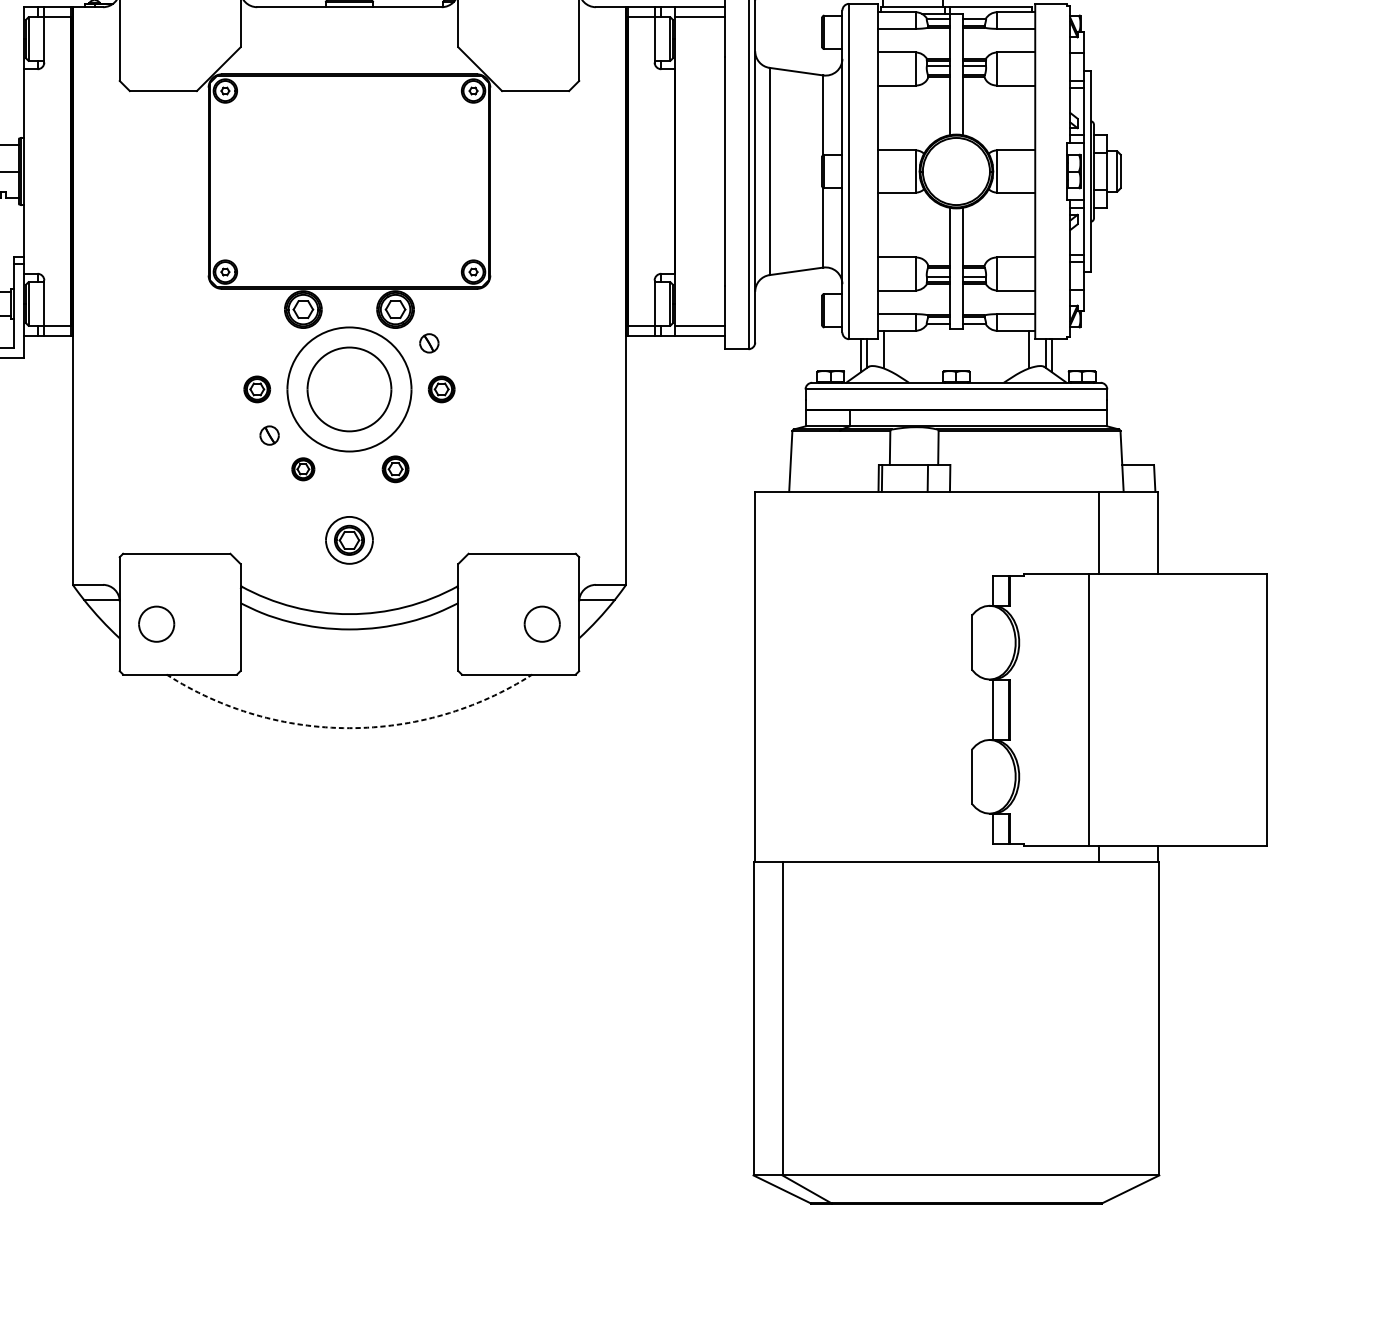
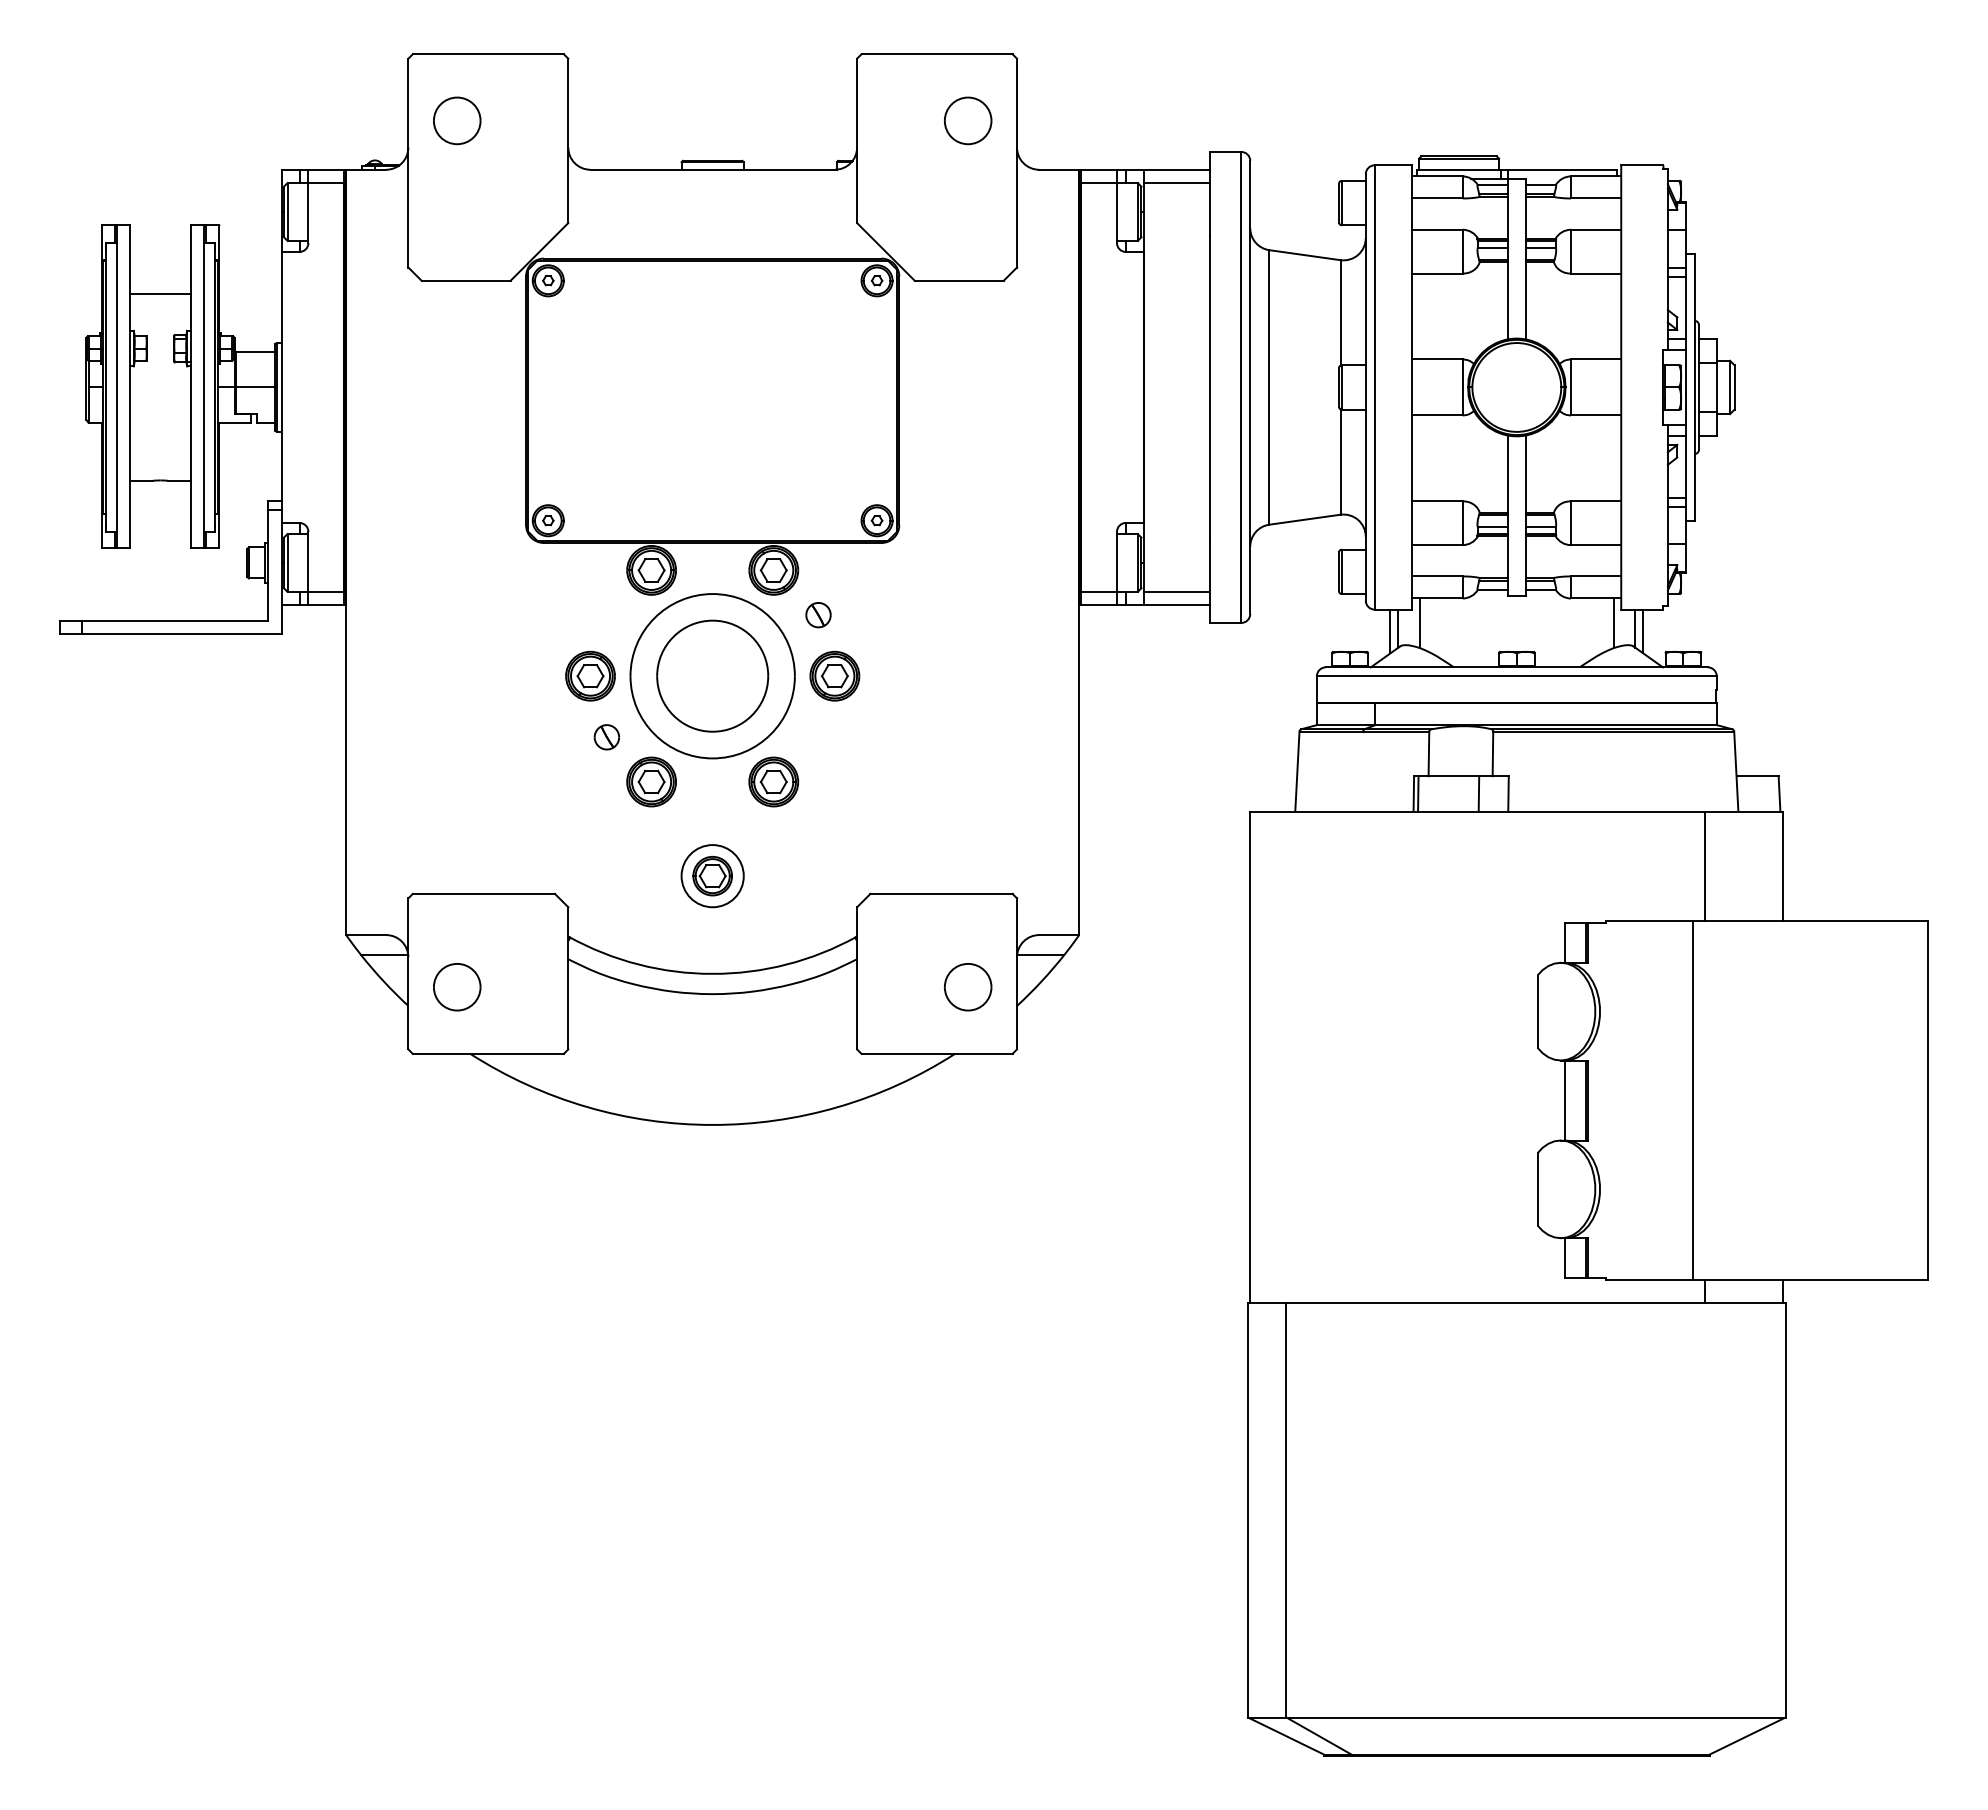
part: (257, 388) -> (590, 675), size x1.43
part: (441, 388) -> (834, 675), size x1.43
part: (303, 468) -> (651, 781), size x1.67
part: (395, 468) -> (773, 781), size x1.43
arc: (349, 727) -> (712, 1124), dashed -> solid

